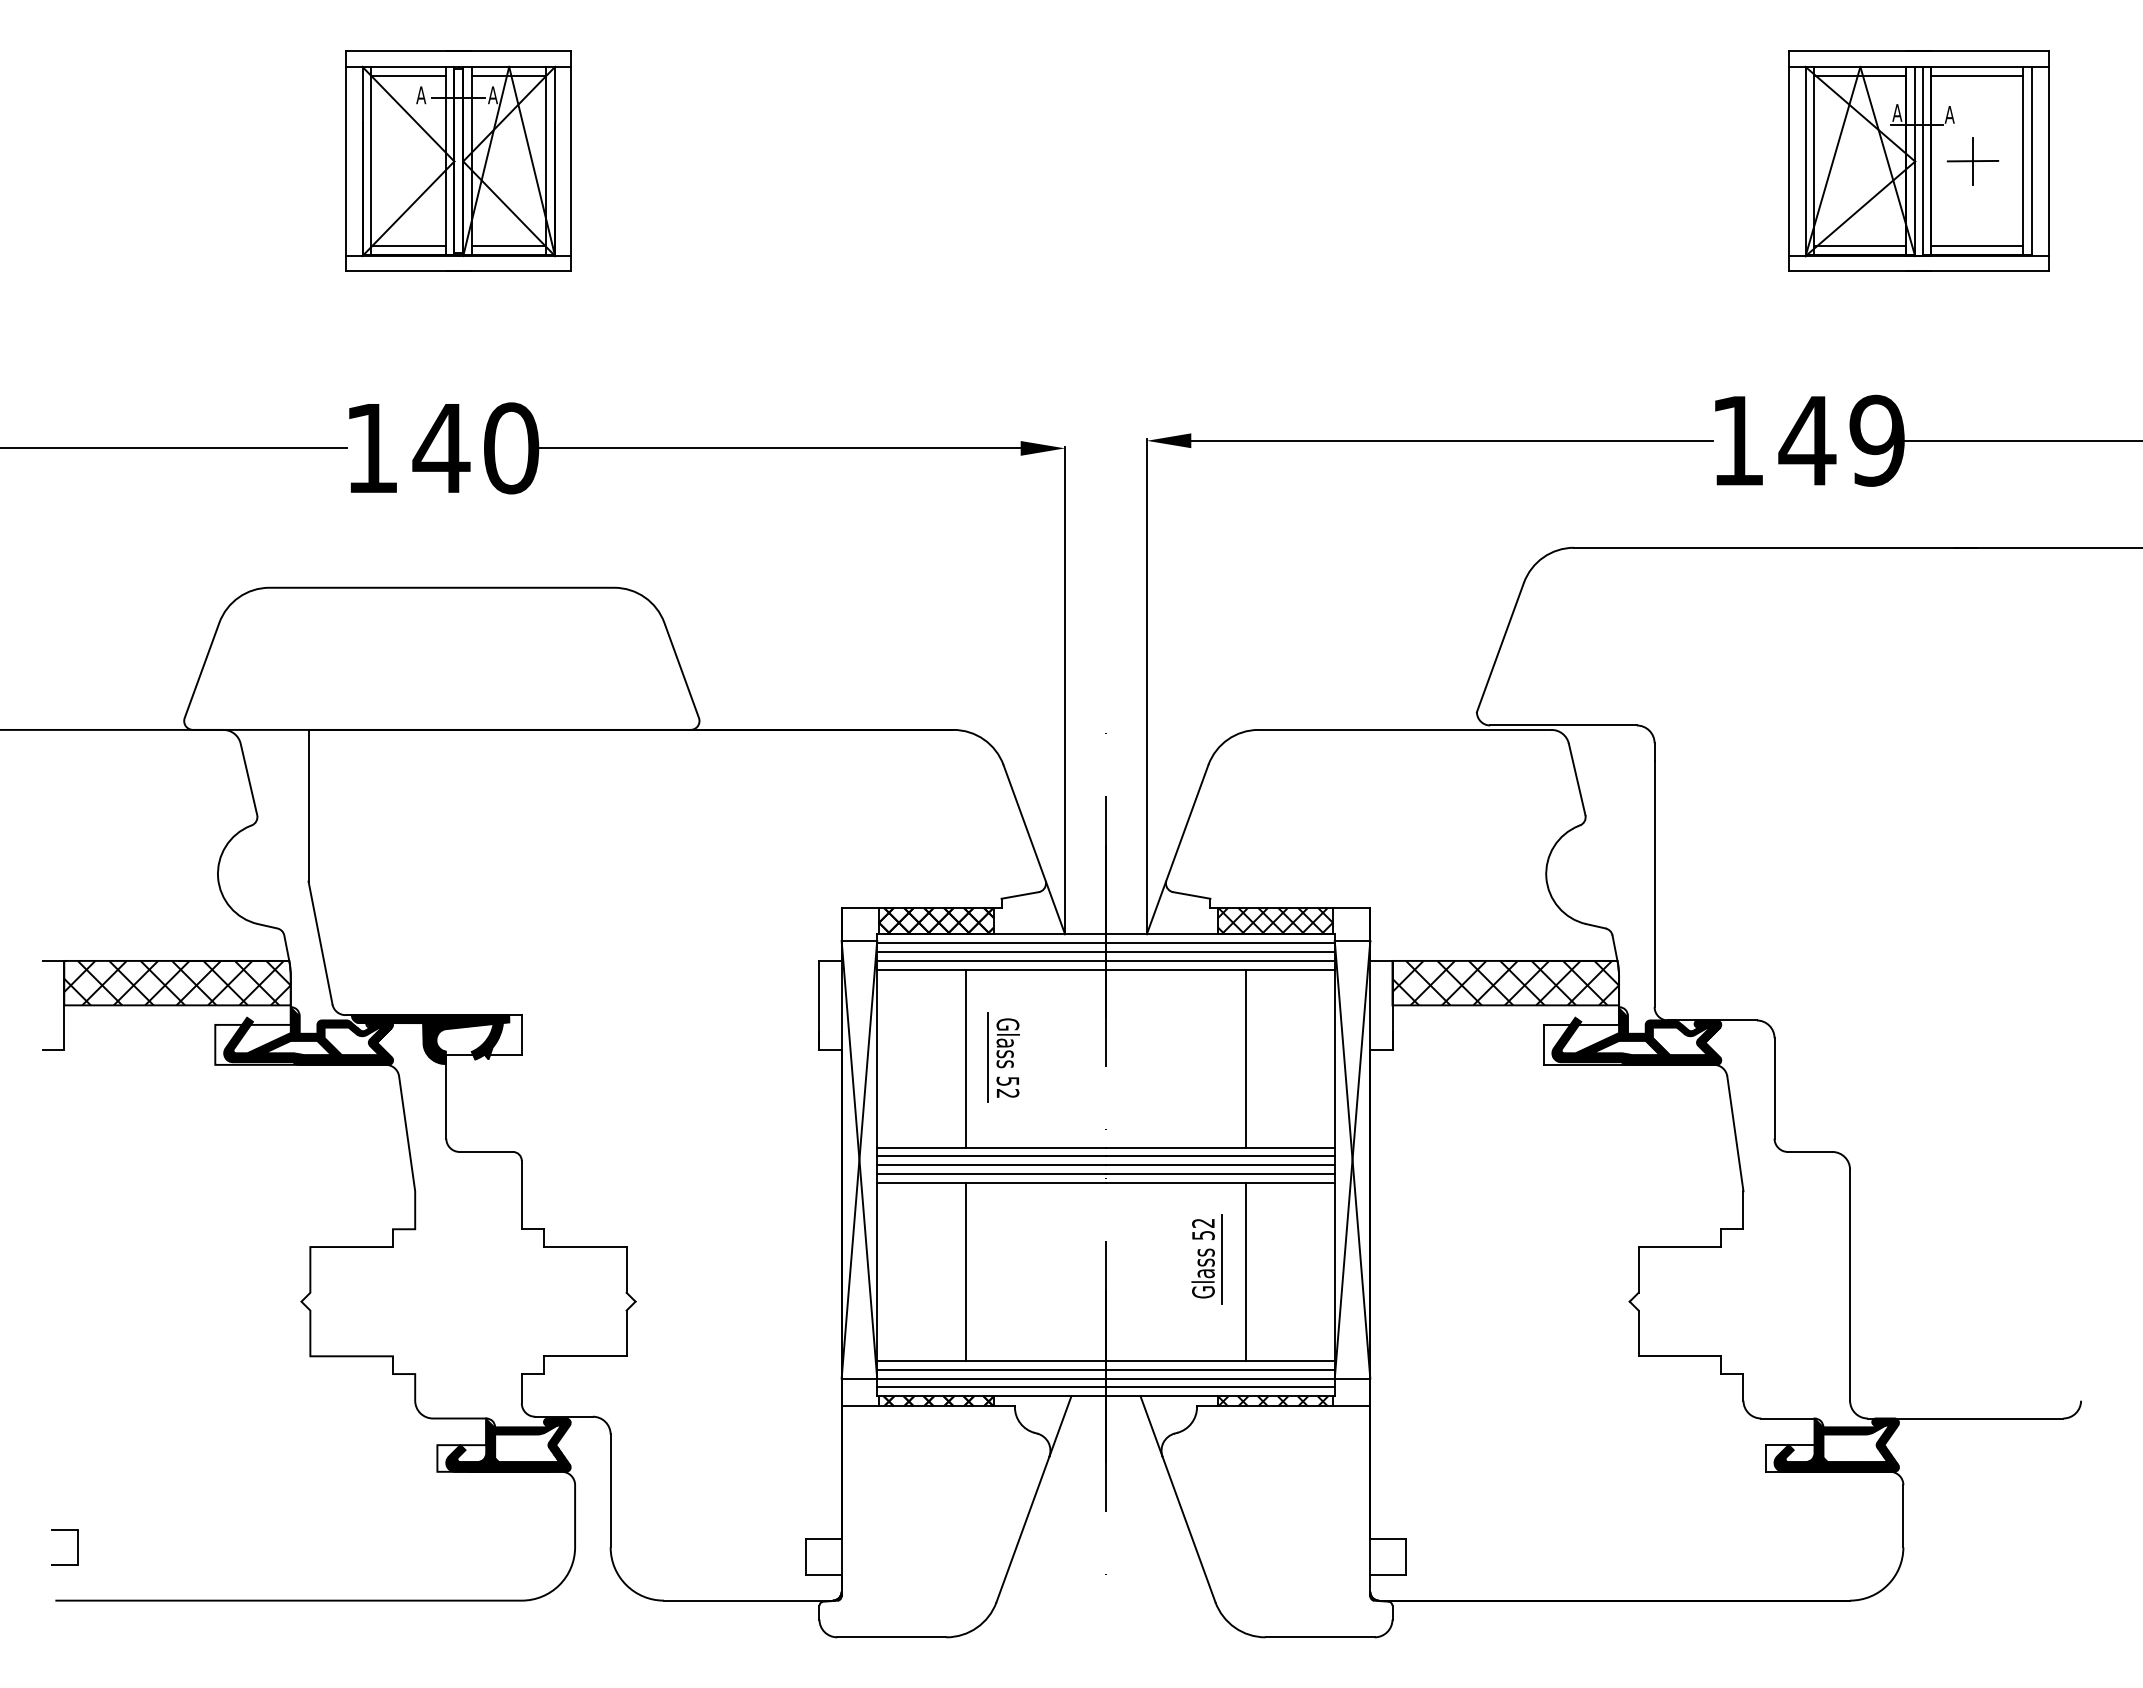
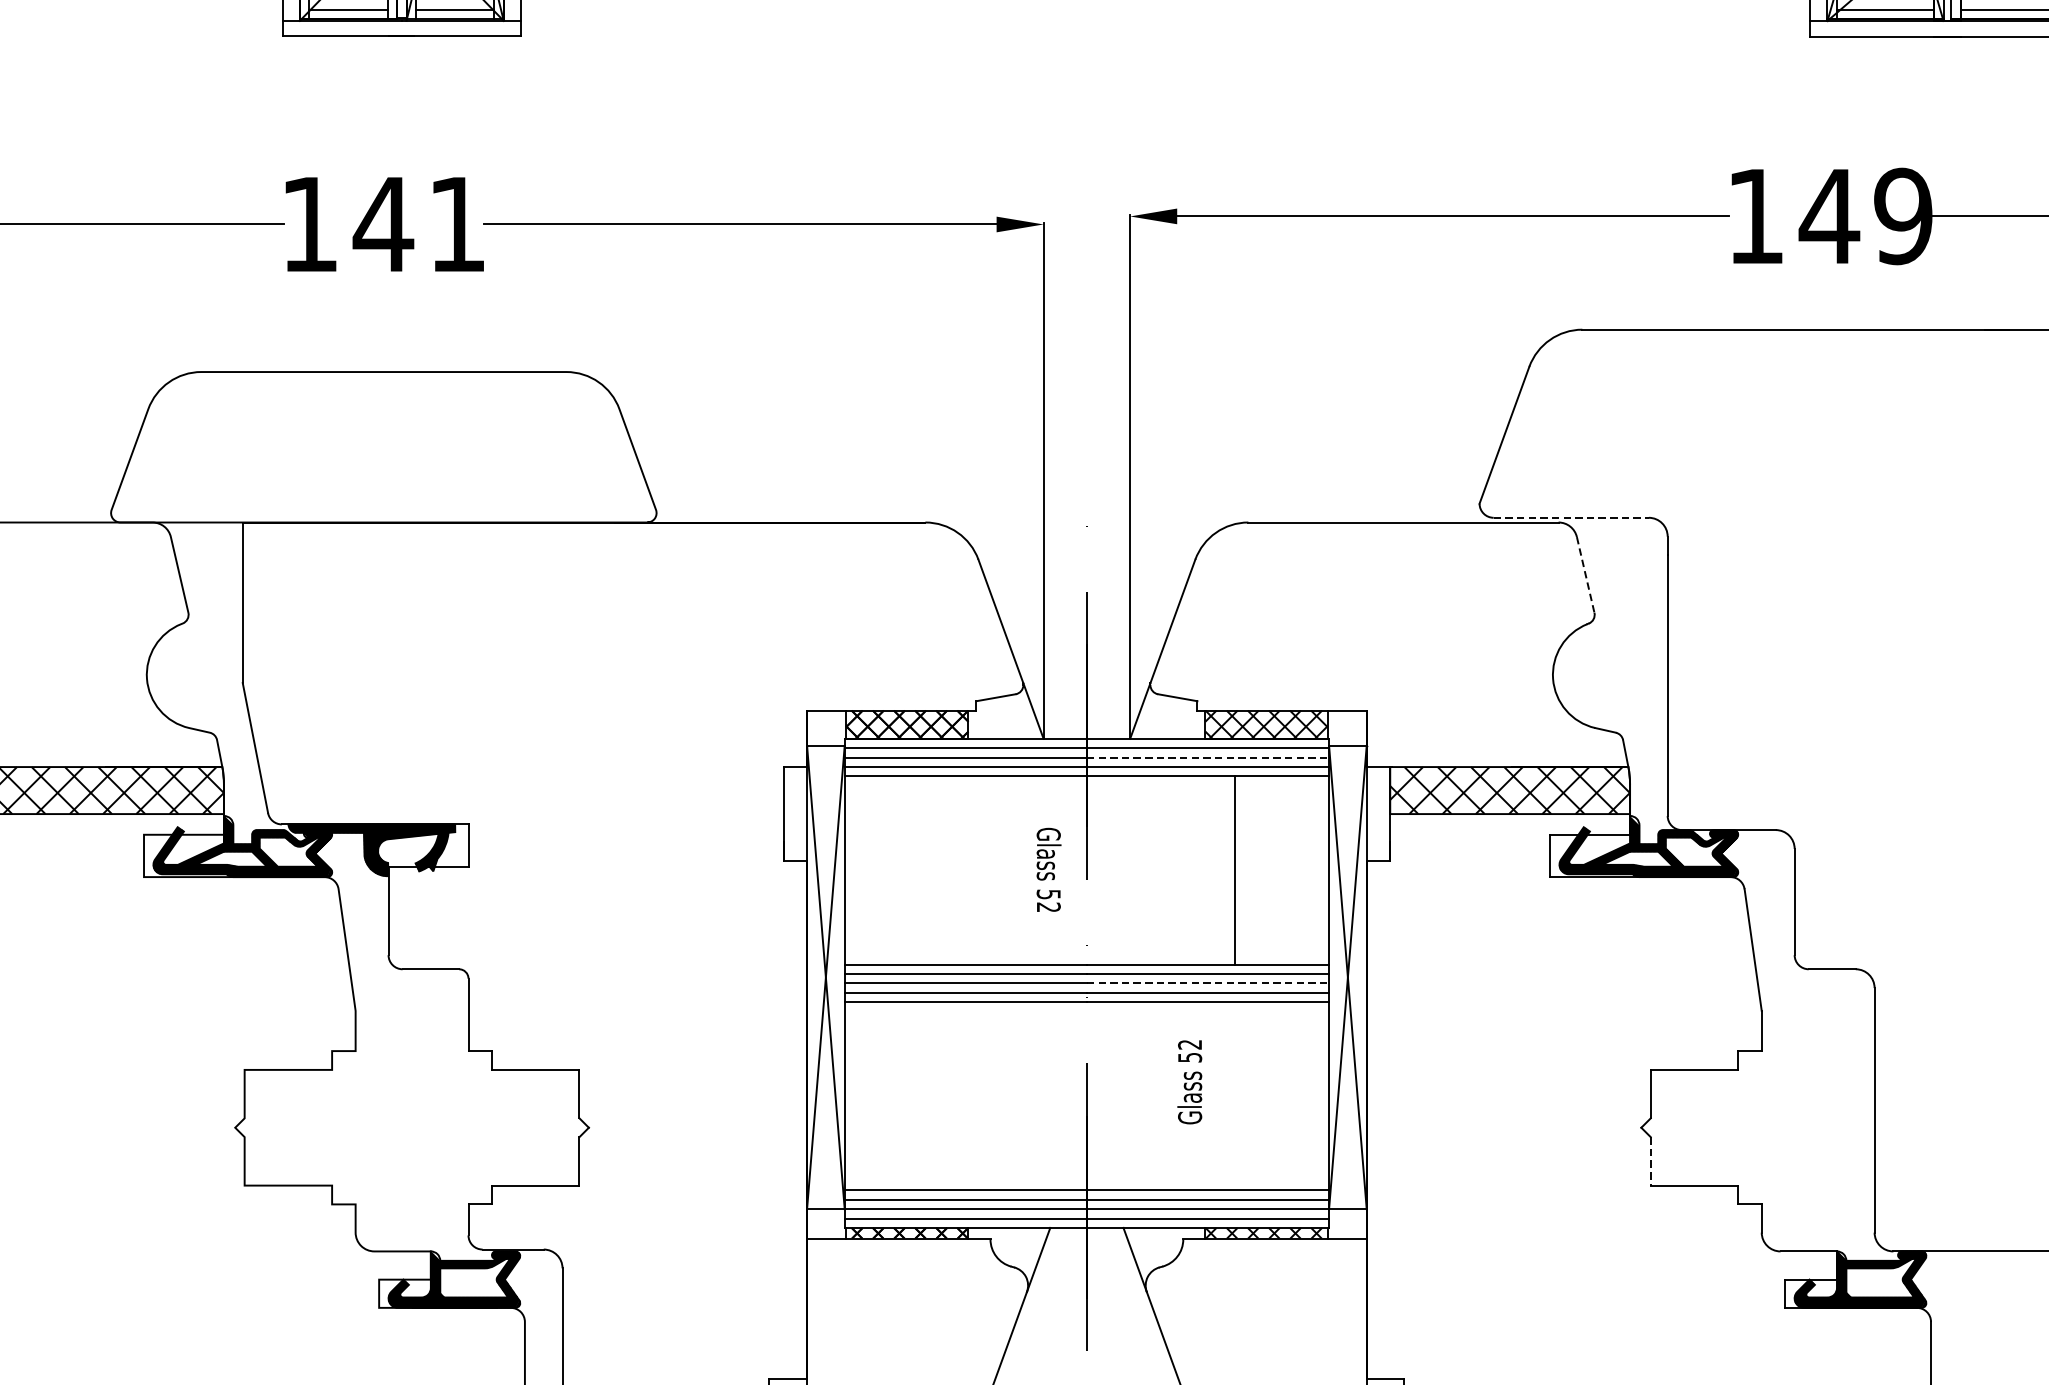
text: (511, 448) -> (457, 224), 140 -> 141
line: (1564, 725) -> (1572, 517), solid -> dashed
line: (1577, 779) -> (1586, 574), solid -> dashed
line: (1220, 952) -> (1208, 758), solid -> dashed
line: (988, 1057) -> (962, 869), removed
text: (1007, 1057) -> (1048, 869), moved
line: (966, 1058) -> (939, 870), removed
line: (1220, 1165) -> (1208, 983), solid -> dashed
line: (1221, 1258) -> (1209, 1082), removed
line: (966, 1271) -> (939, 1095), removed
line: (1245, 1271) -> (1234, 1095), removed
line: (1638, 1333) -> (1650, 1161), solid -> dashed

